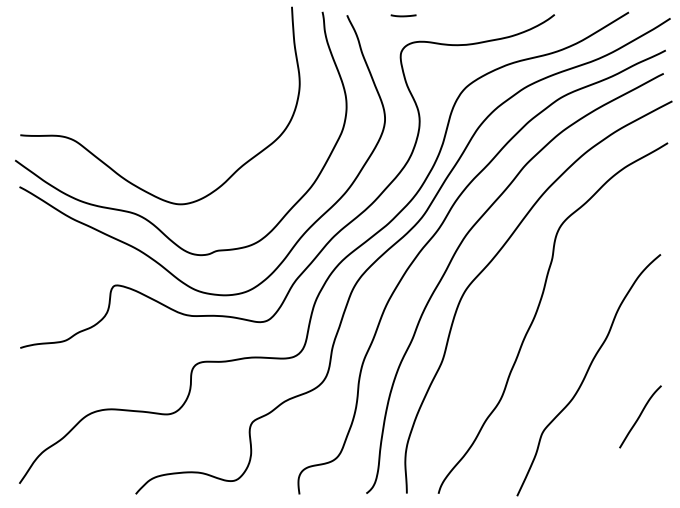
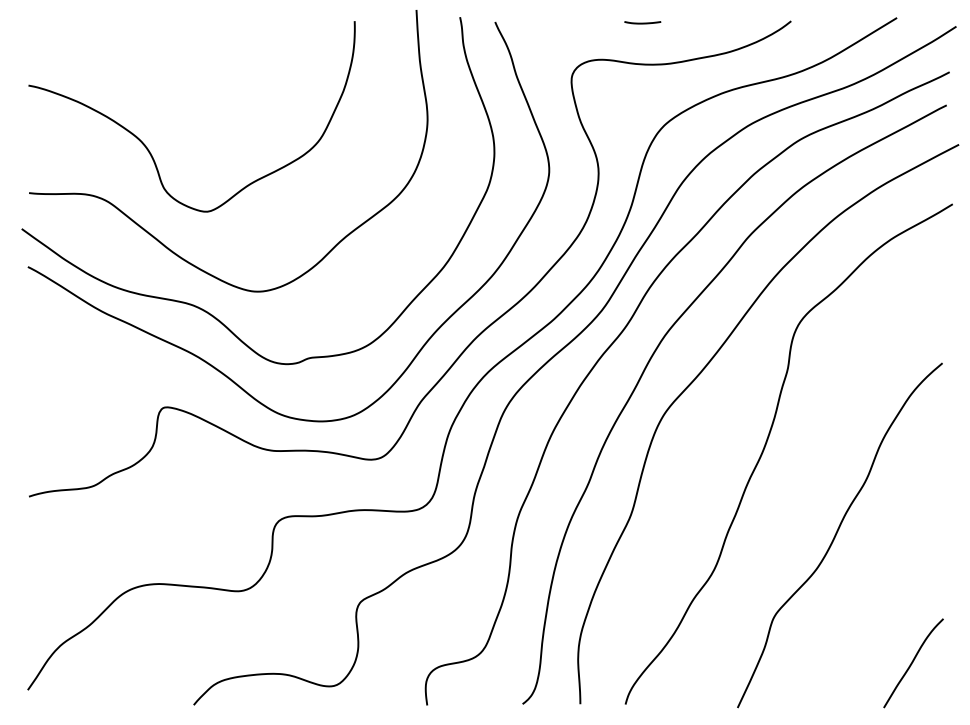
line: (403, 15) -> (642, 22), moved
curve: (103, 102) -> (147, 146), added
curve: (640, 416) -> (913, 662), moved

